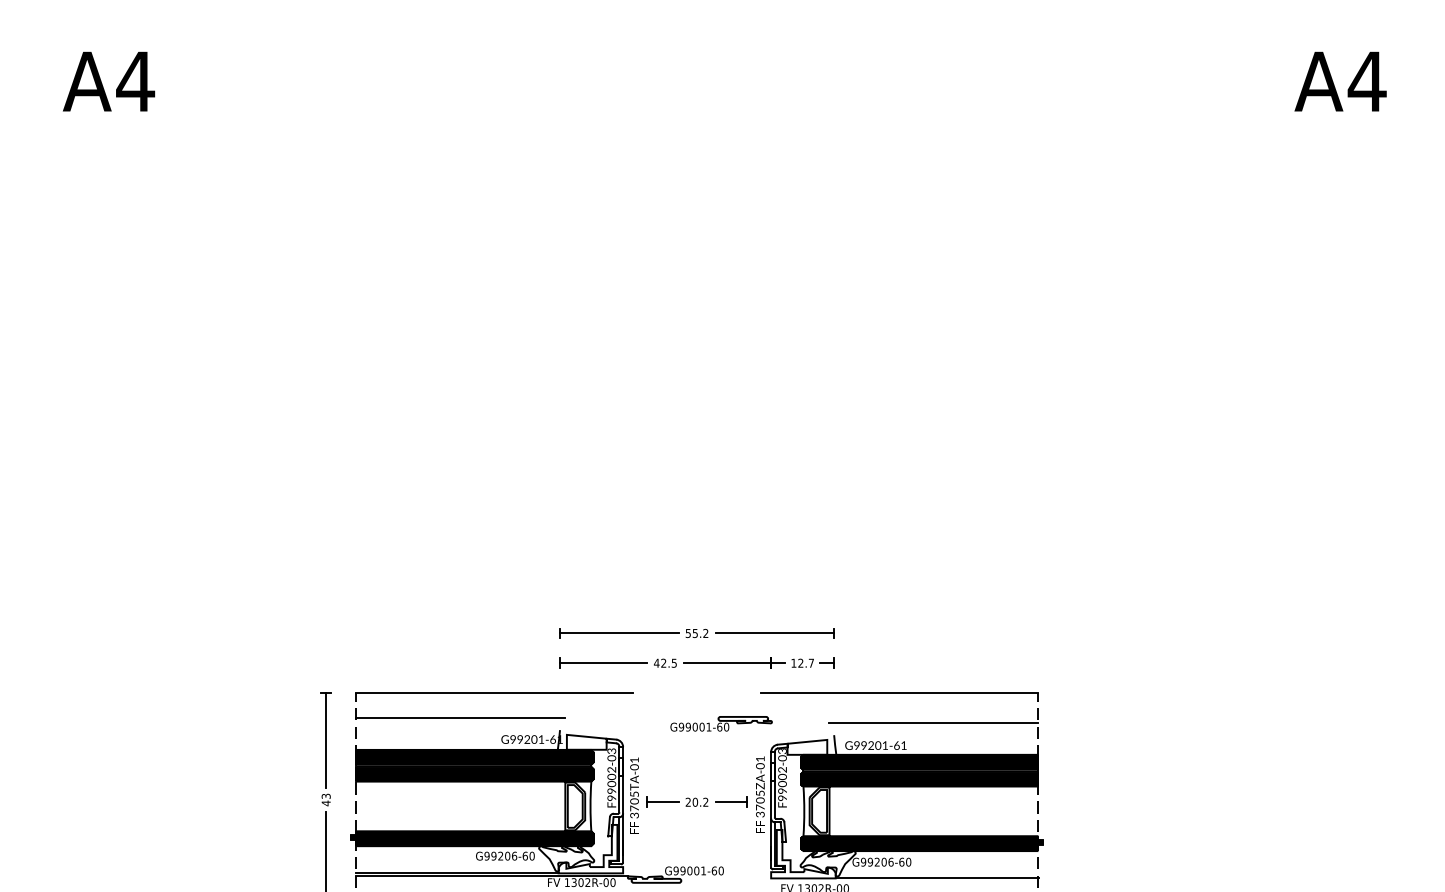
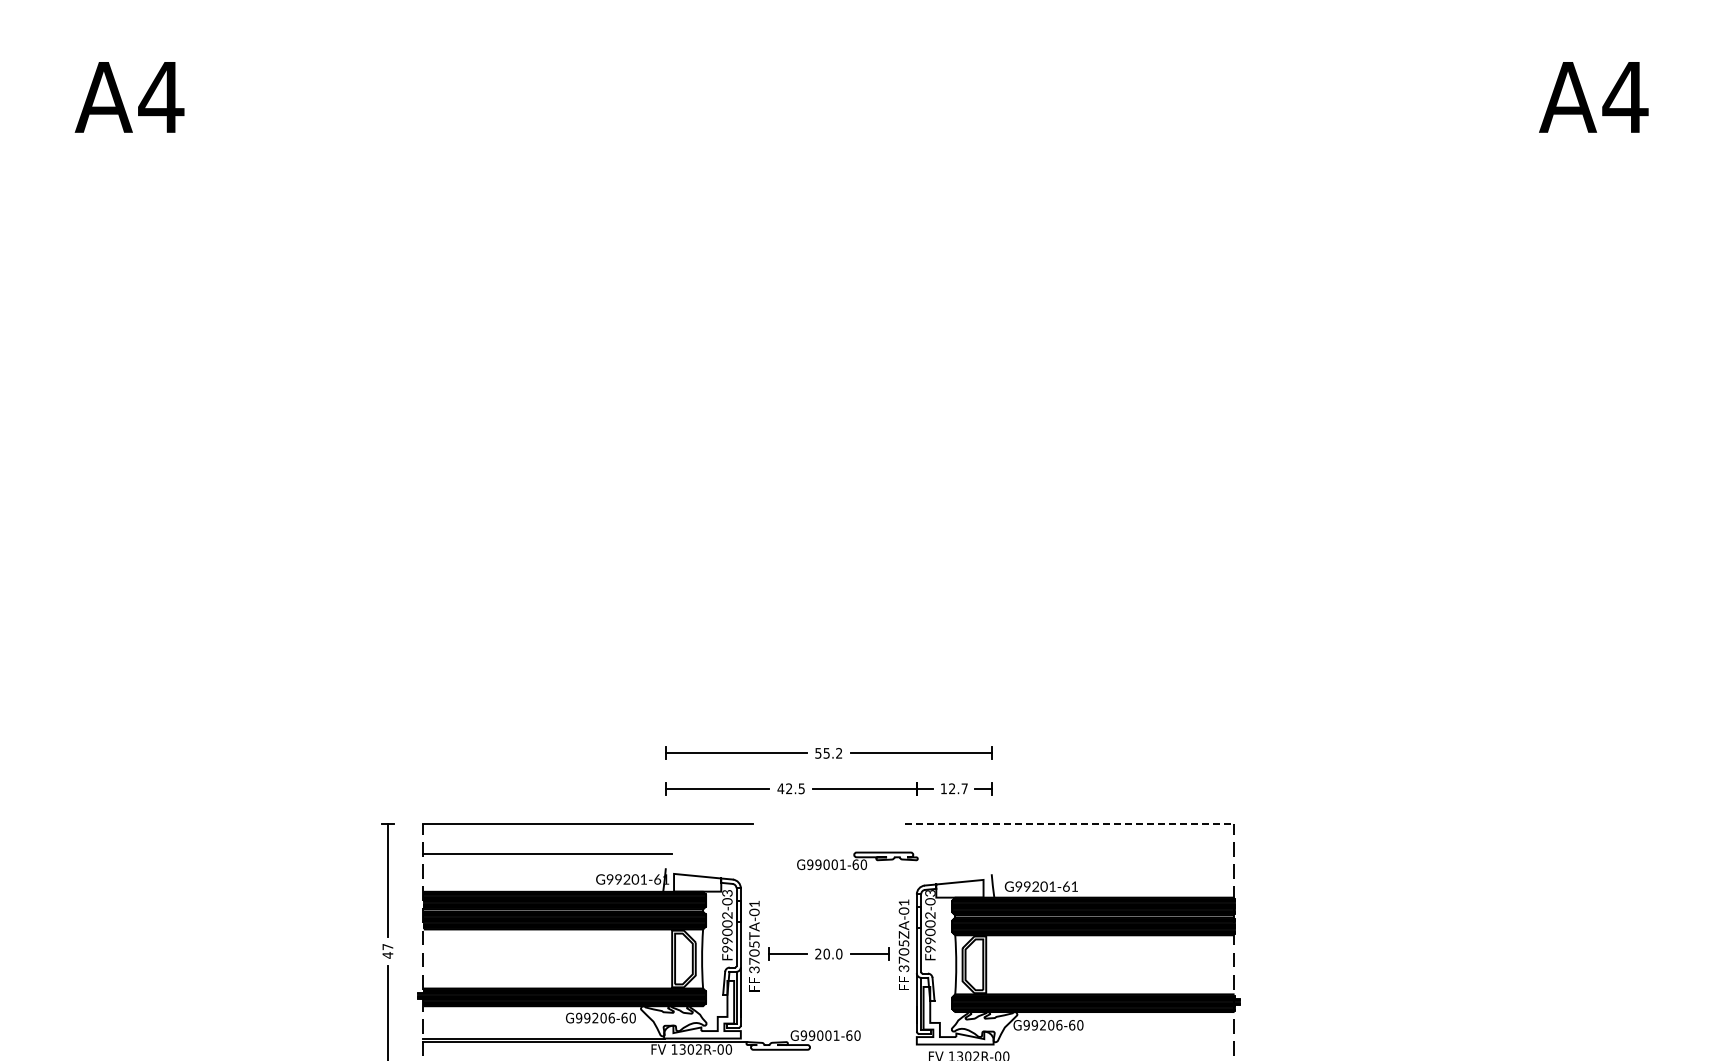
line: (899, 693) -> (1069, 824), solid -> dashed
line: (933, 723) -> (1109, 860), removed
text: (325, 796) -> (387, 947), 43 -> 47
text: (706, 801) -> (839, 953), 20.2 -> 20.0
line: (937, 878) -> (1114, 1044), removed

